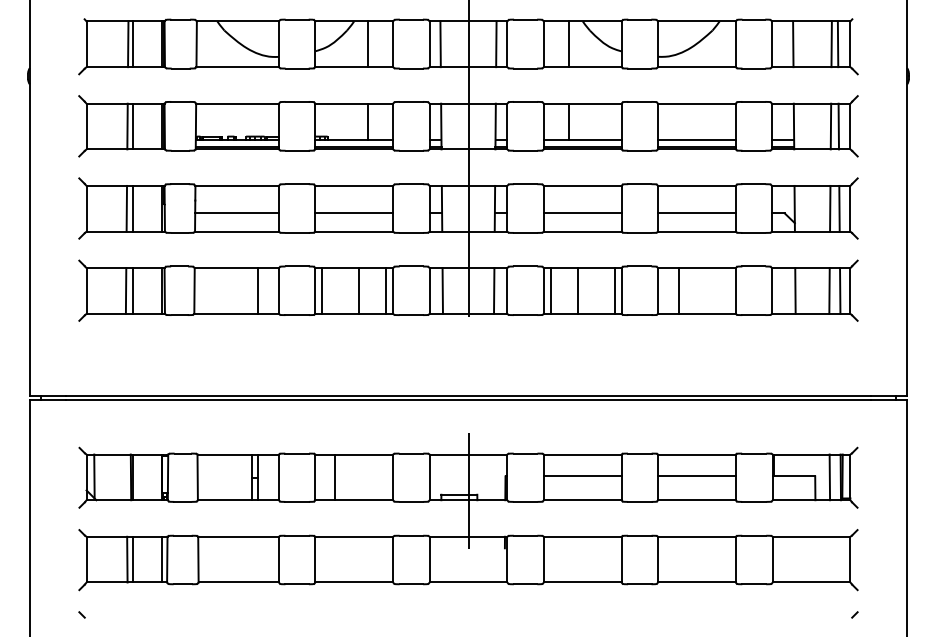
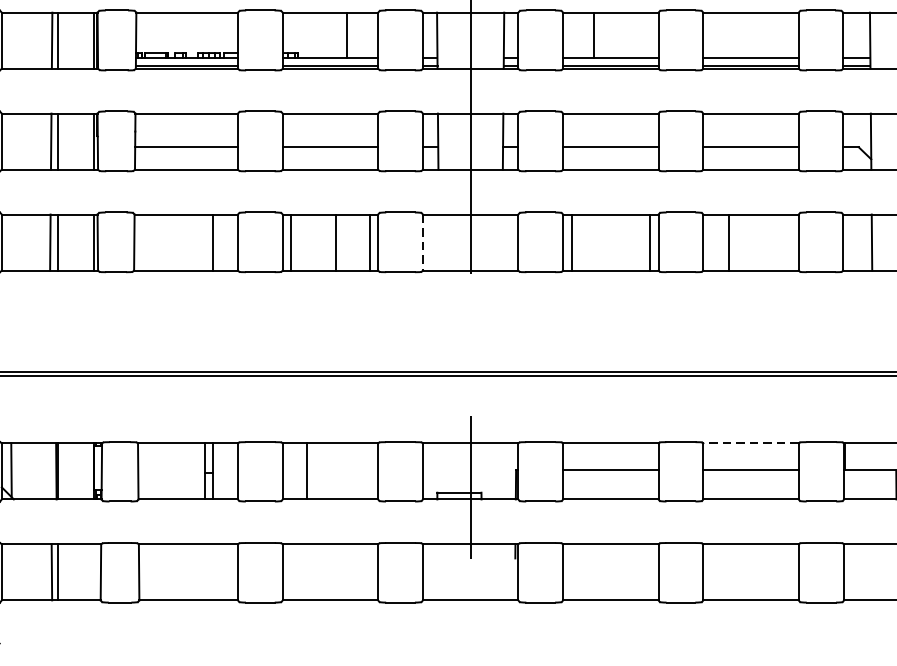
line: (442, 290) -> (438, 241), removed
line: (494, 290) -> (502, 241), removed
line: (578, 290) -> (605, 241), removed
line: (429, 291) -> (422, 243), solid -> dashed
line: (696, 454) -> (750, 443), solid -> dashed
line: (161, 559) -> (93, 572), removed

